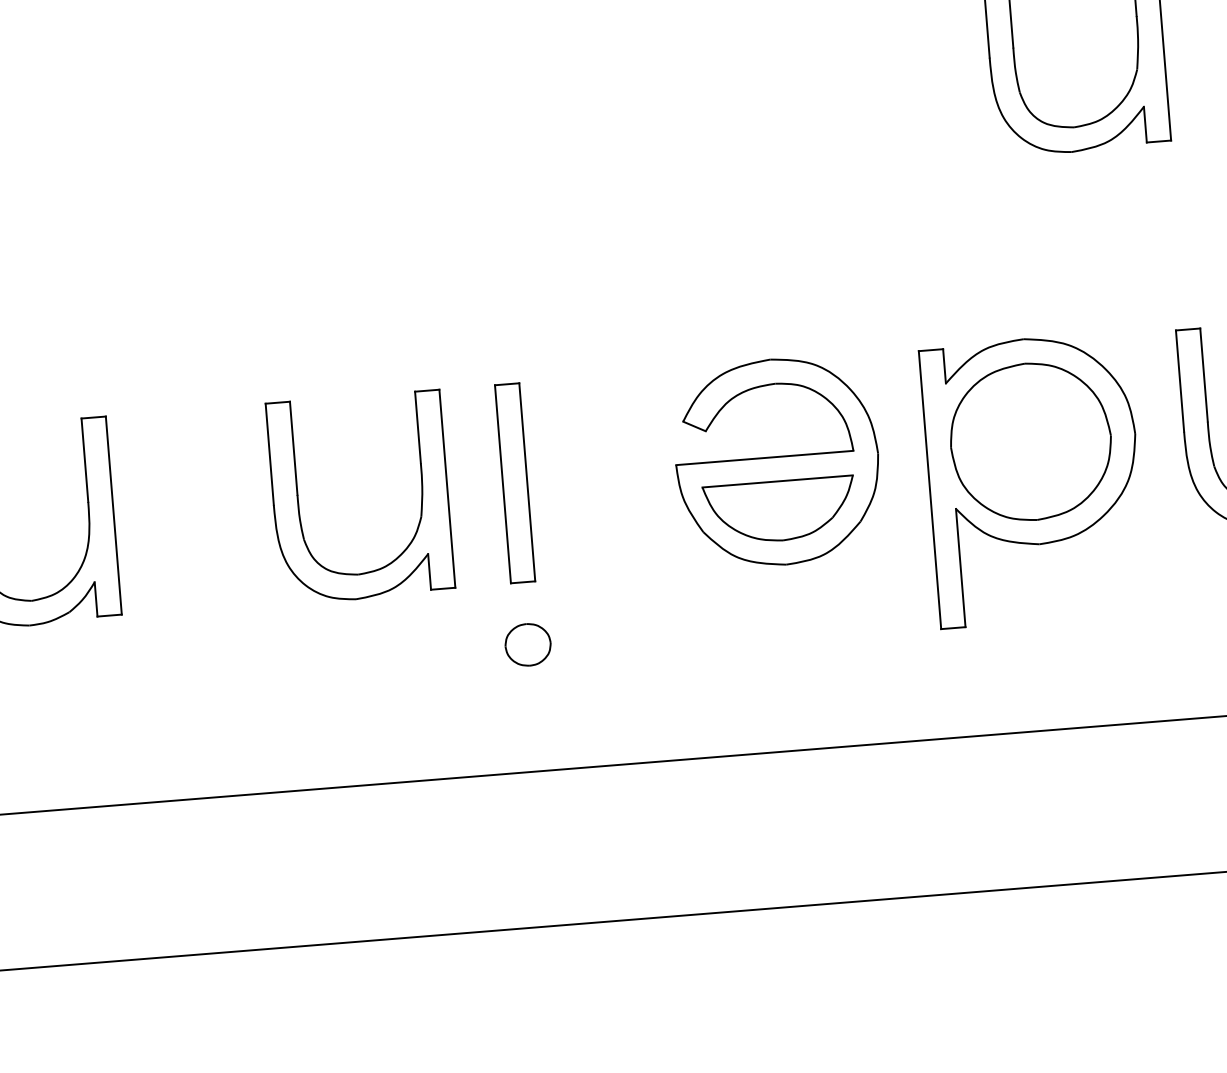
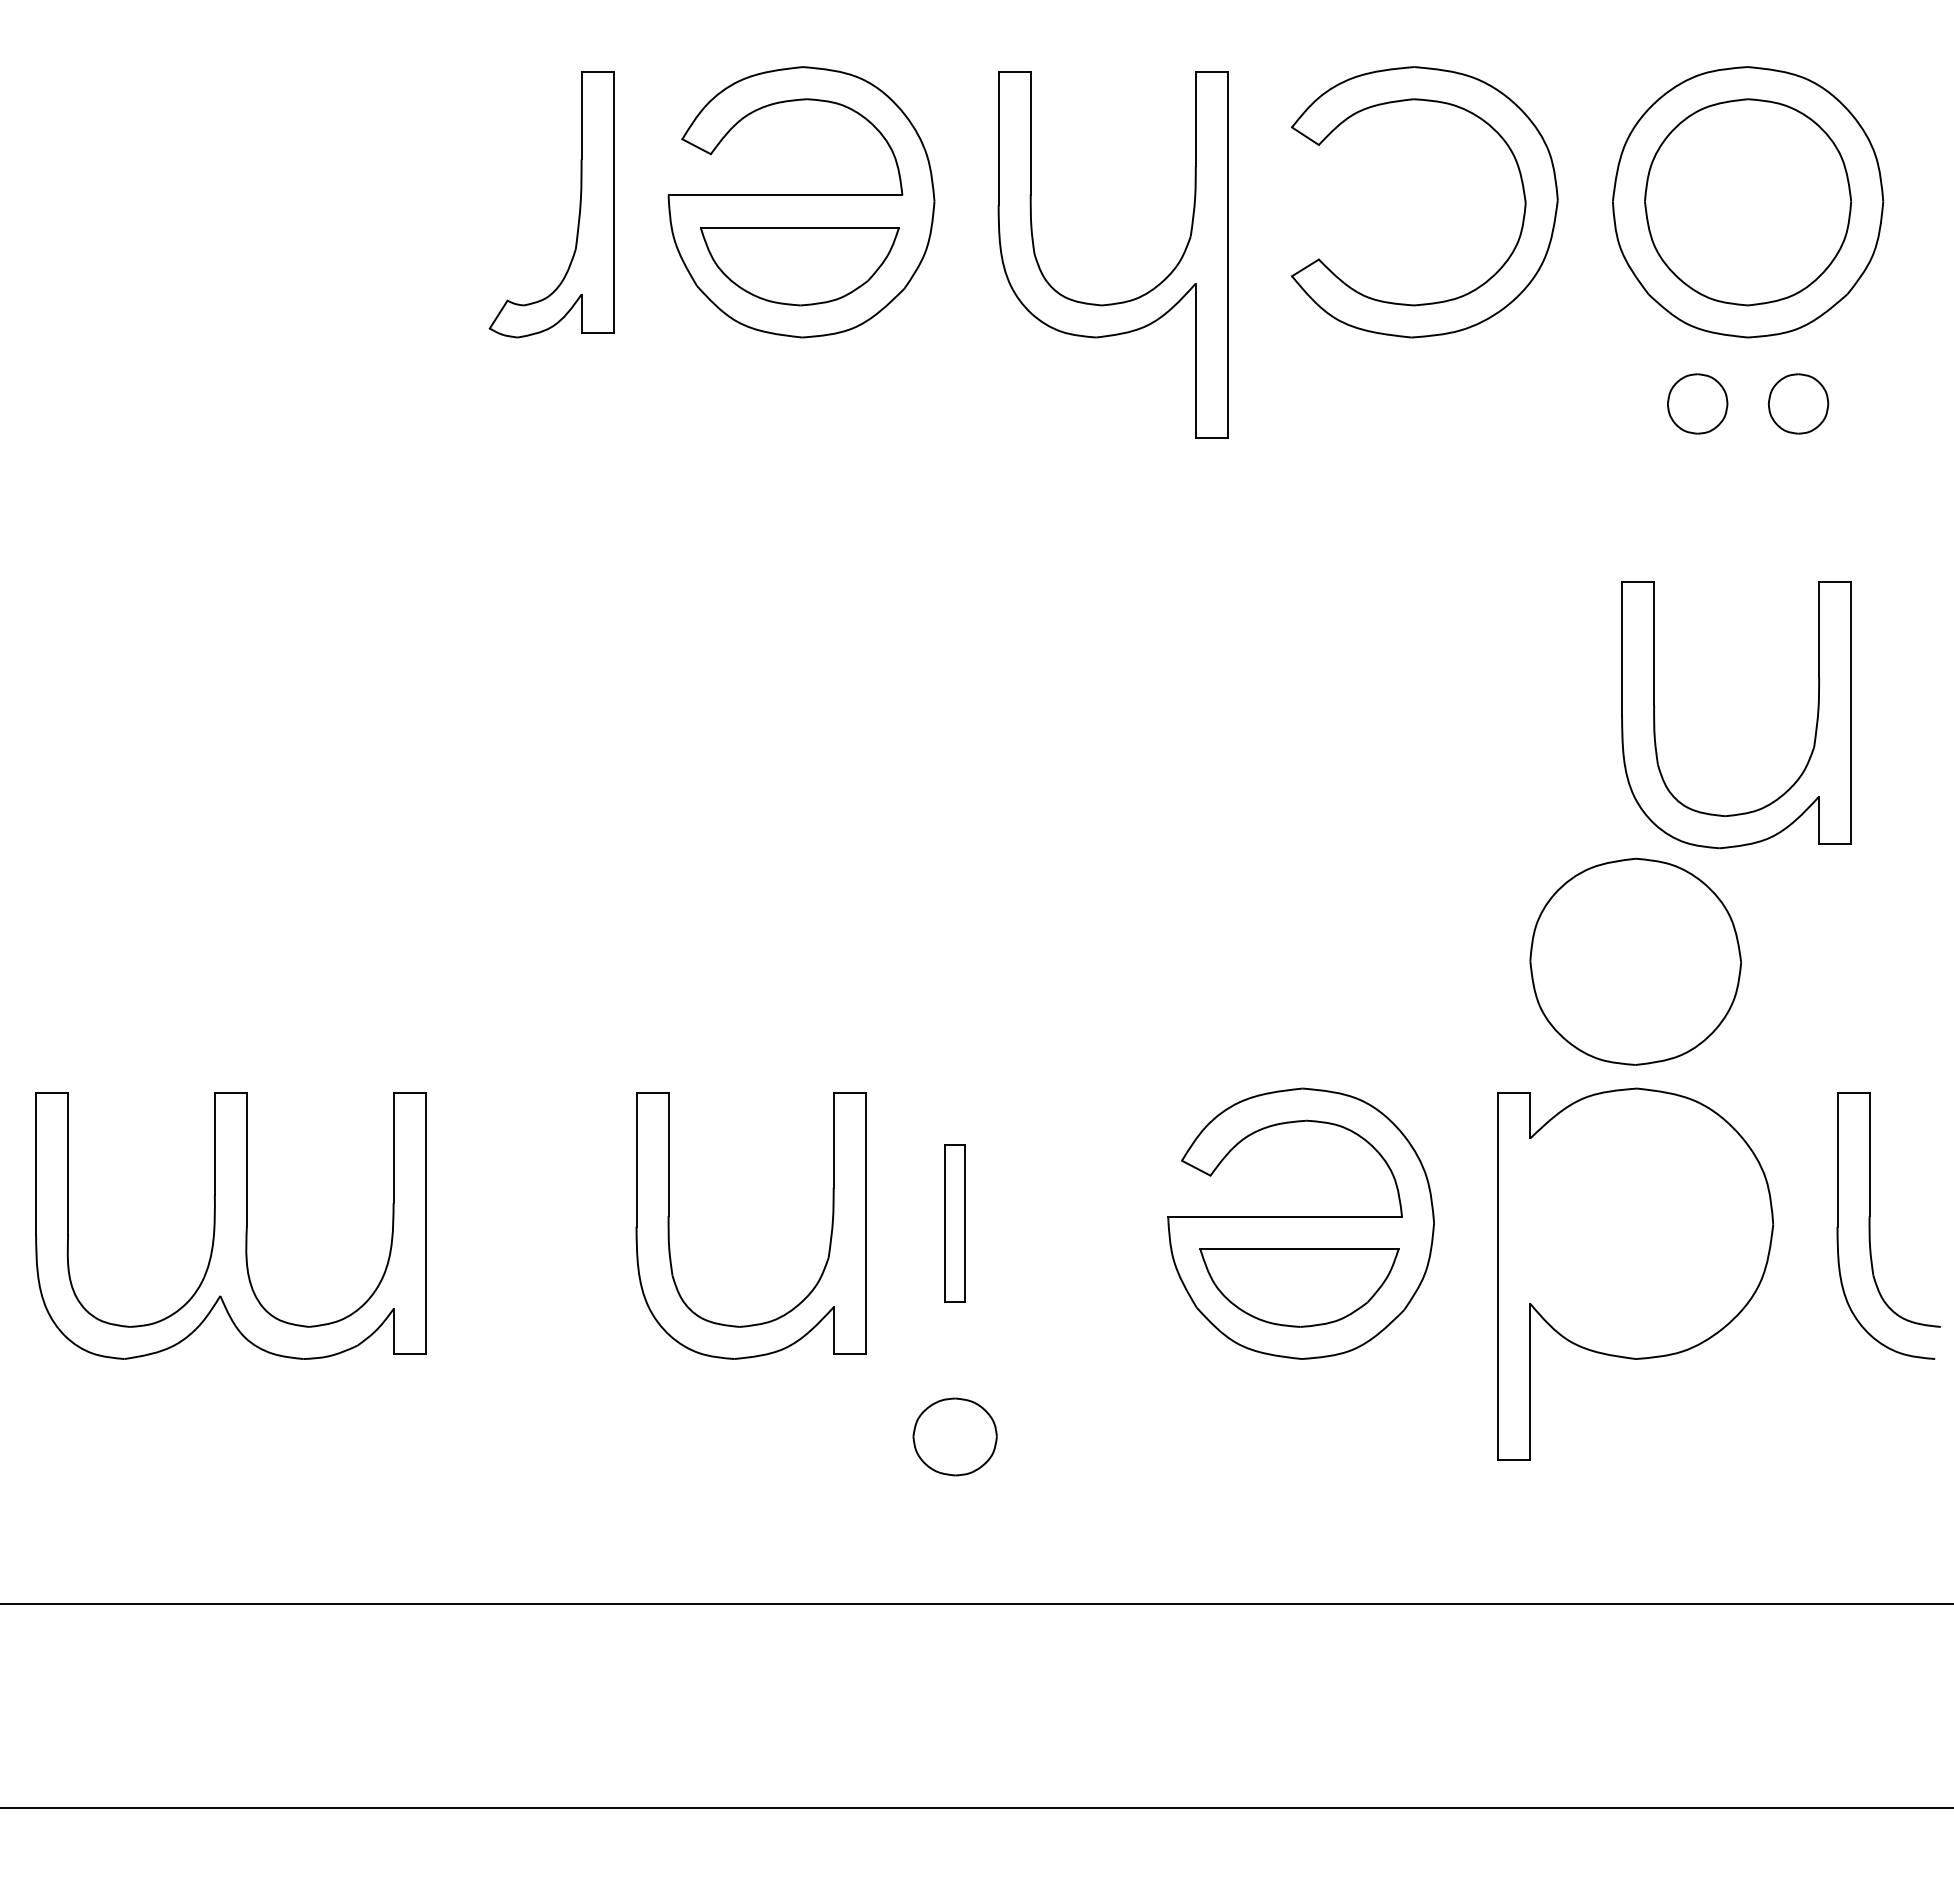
part: (1030, 441) -> (1635, 961), moved
part: (514, 483) -> (954, 1223), size x0.6
part: (527, 644) -> (954, 1436), size x1.4

